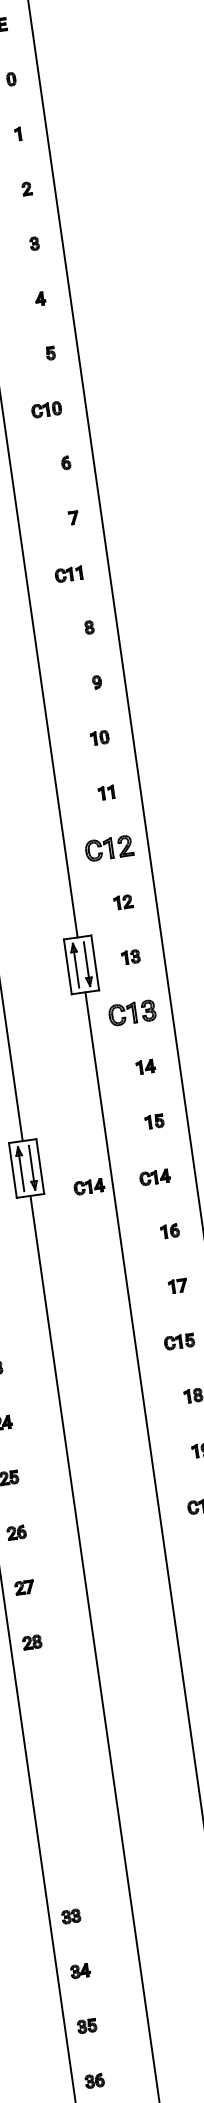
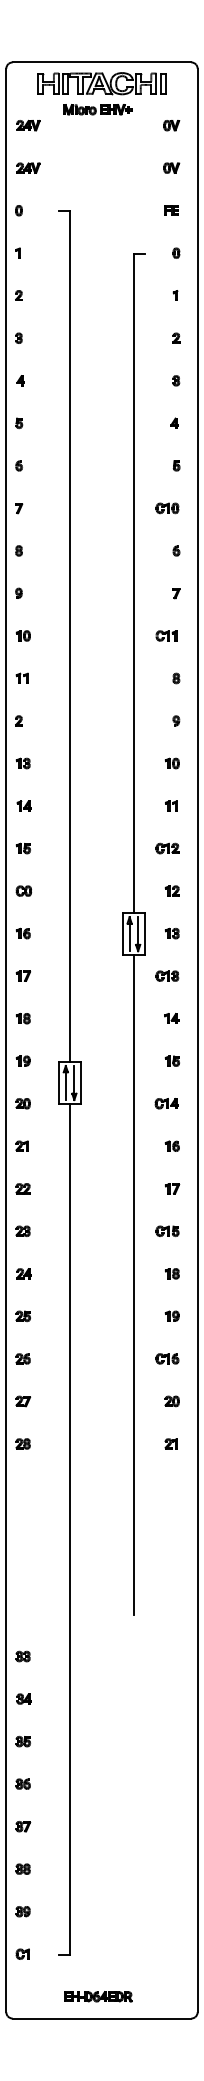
part: (109, 848) -> (167, 848), size x0.62
part: (132, 1012) -> (167, 975), size x0.62
part: (88, 1186) -> (115, 1103), removed

